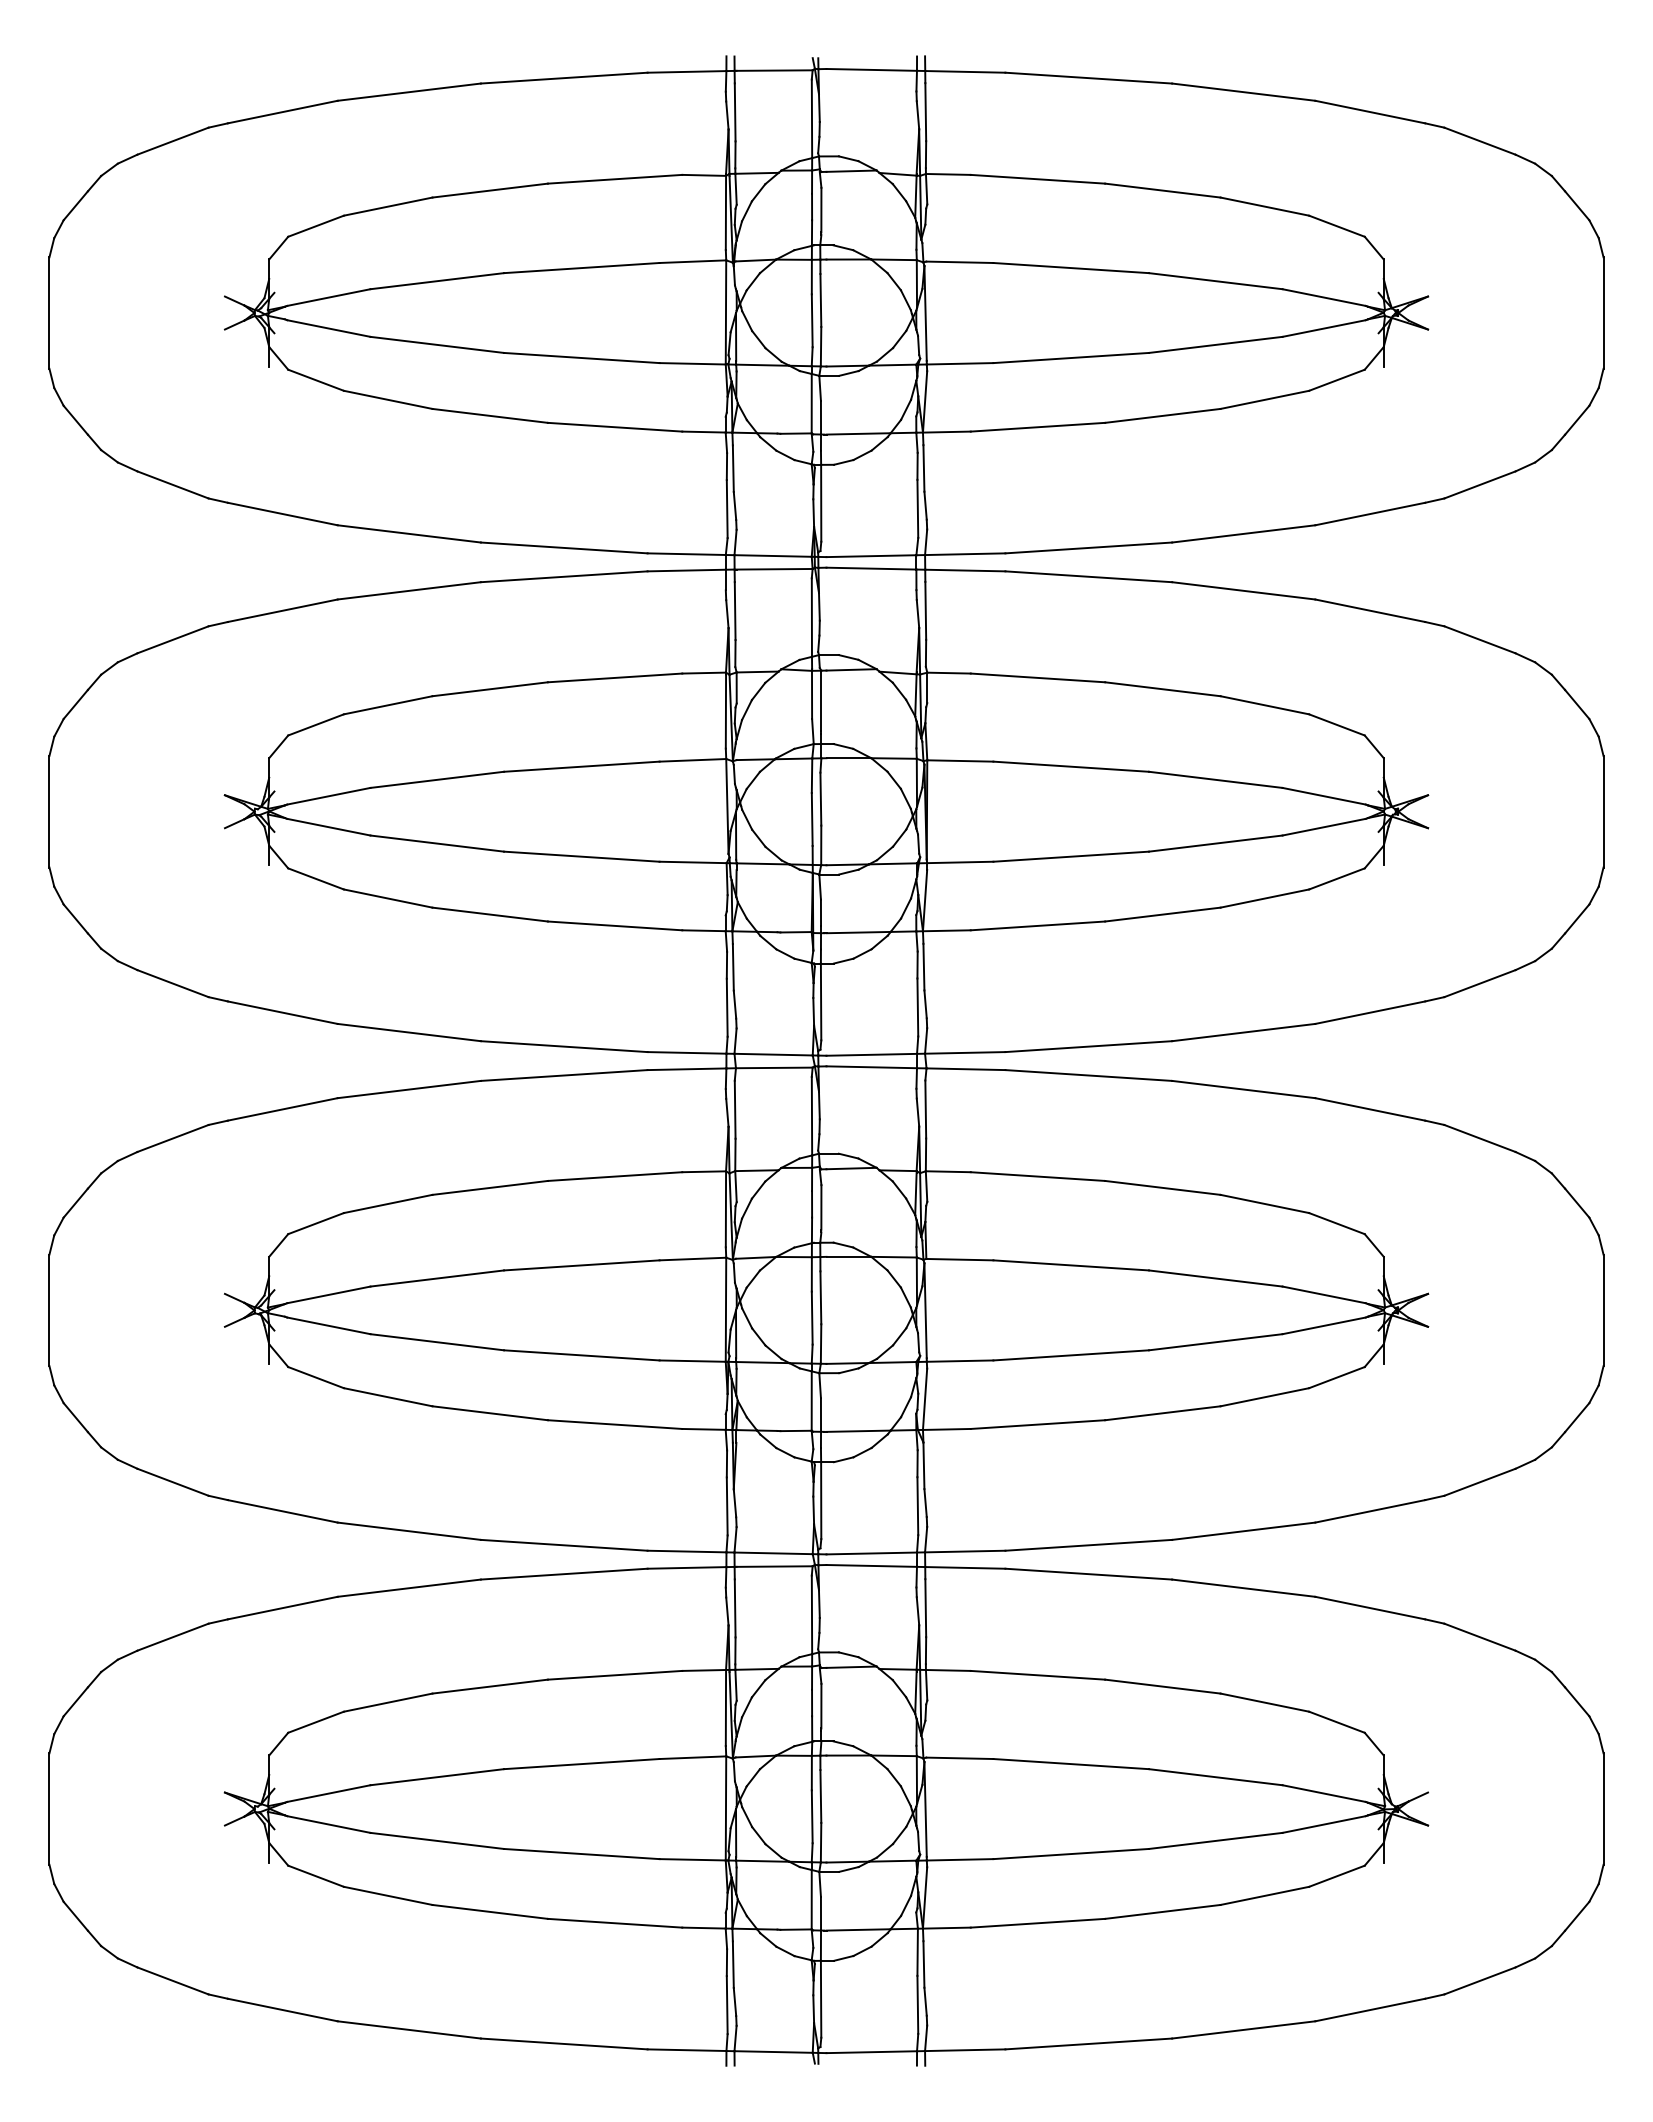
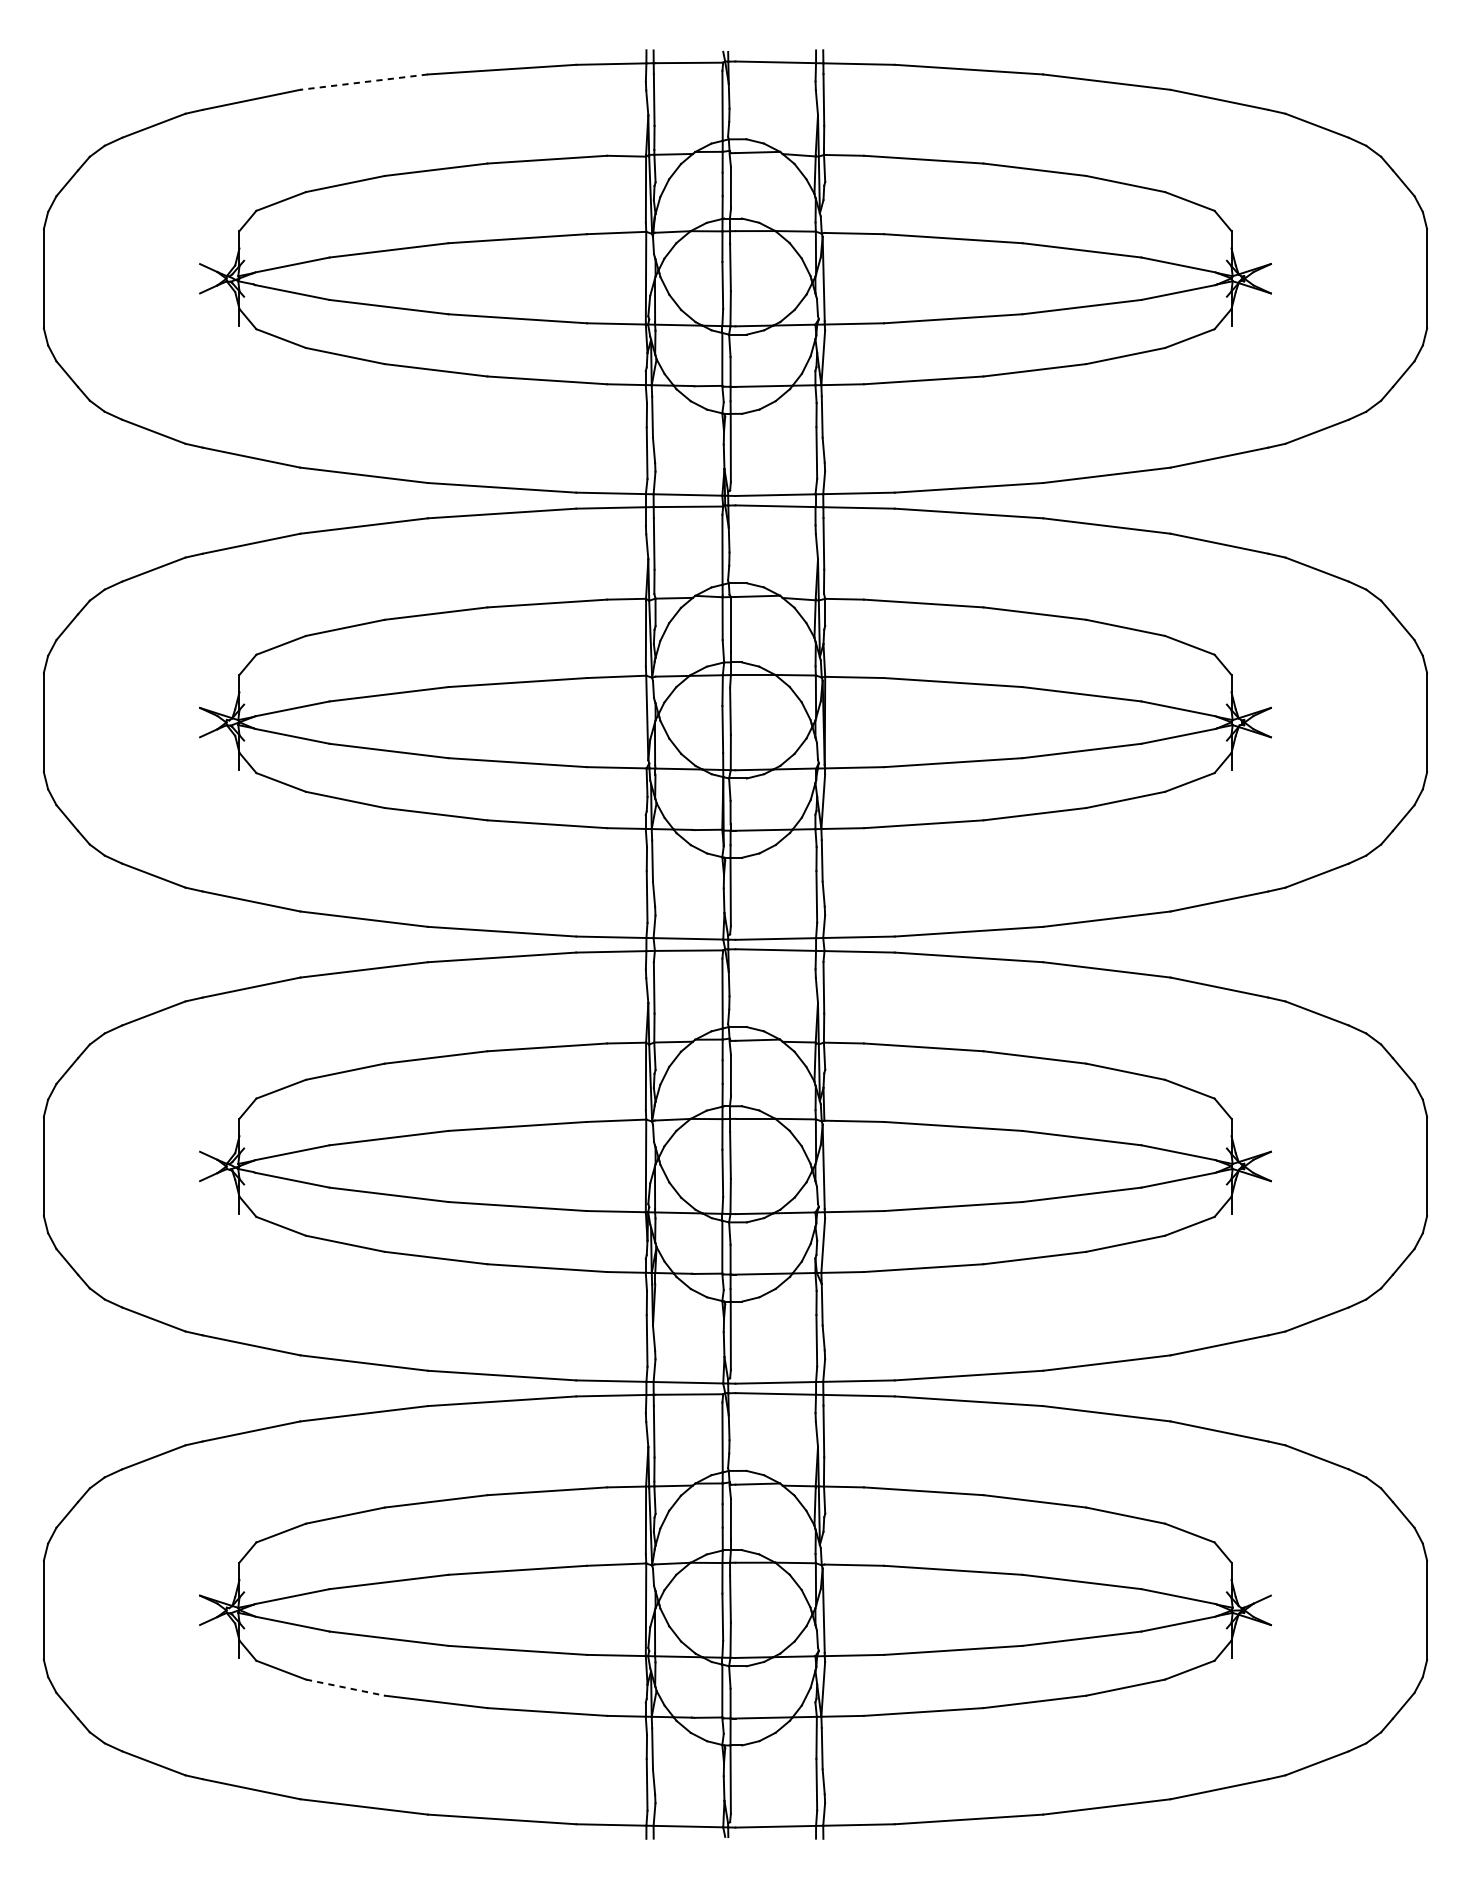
line: (408, 92) -> (363, 82), solid -> dashed
line: (388, 1896) -> (345, 1688), solid -> dashed

